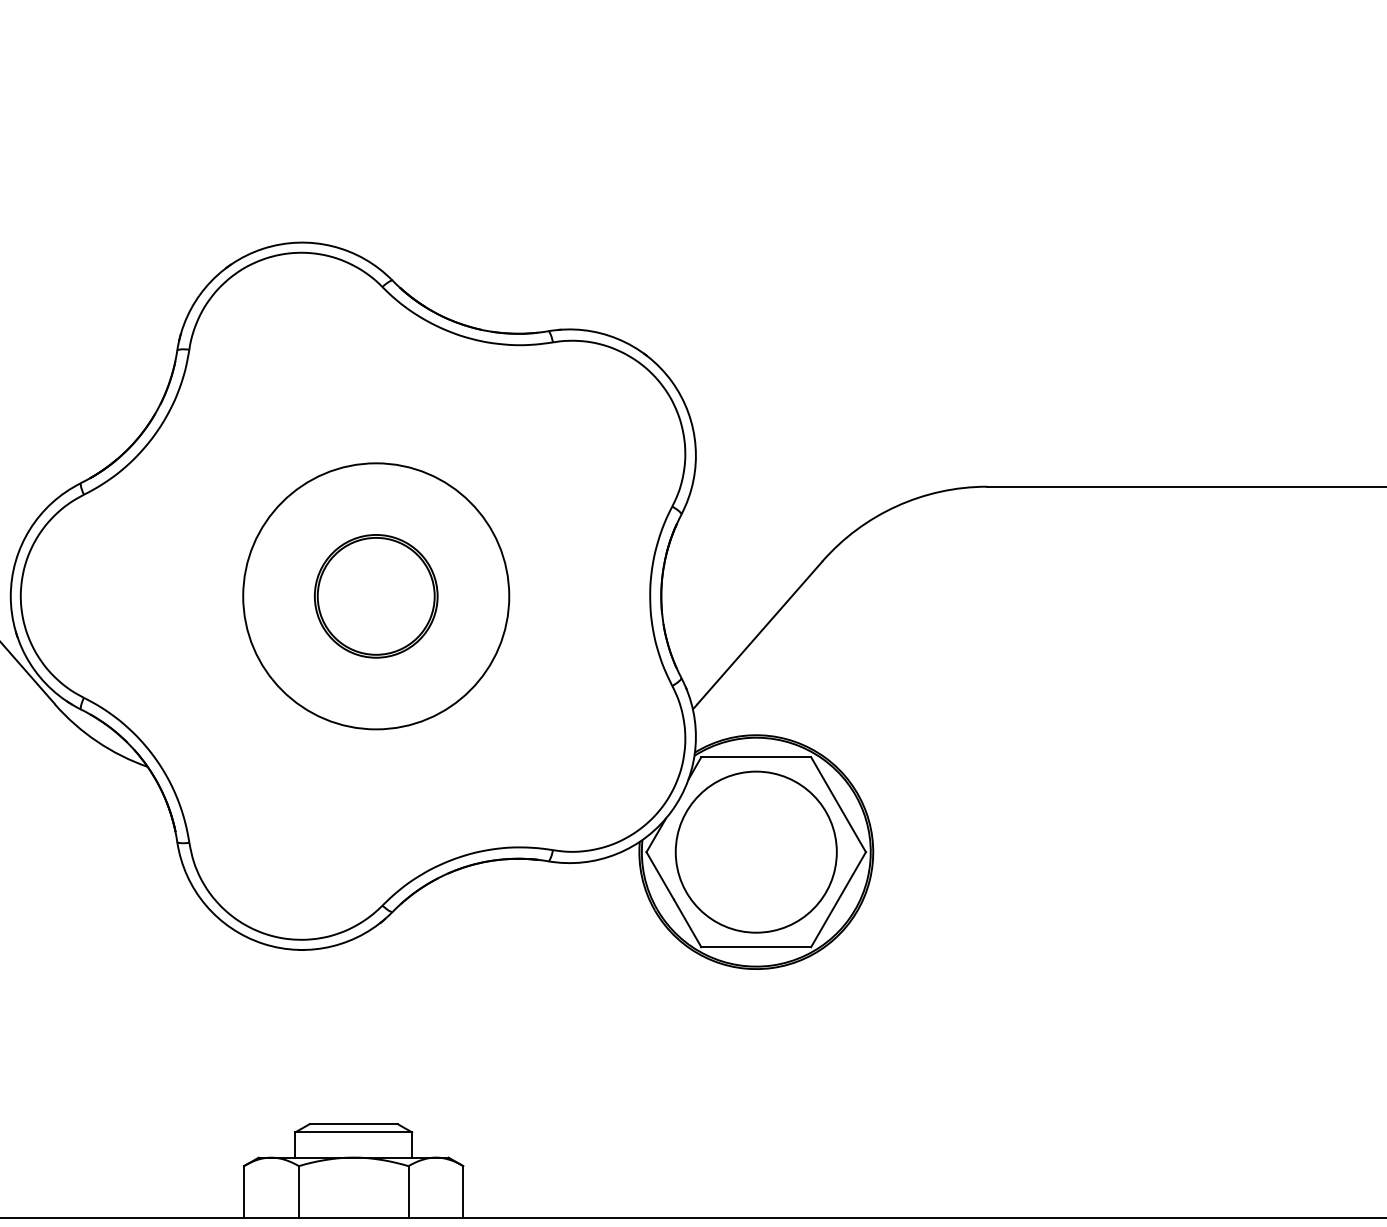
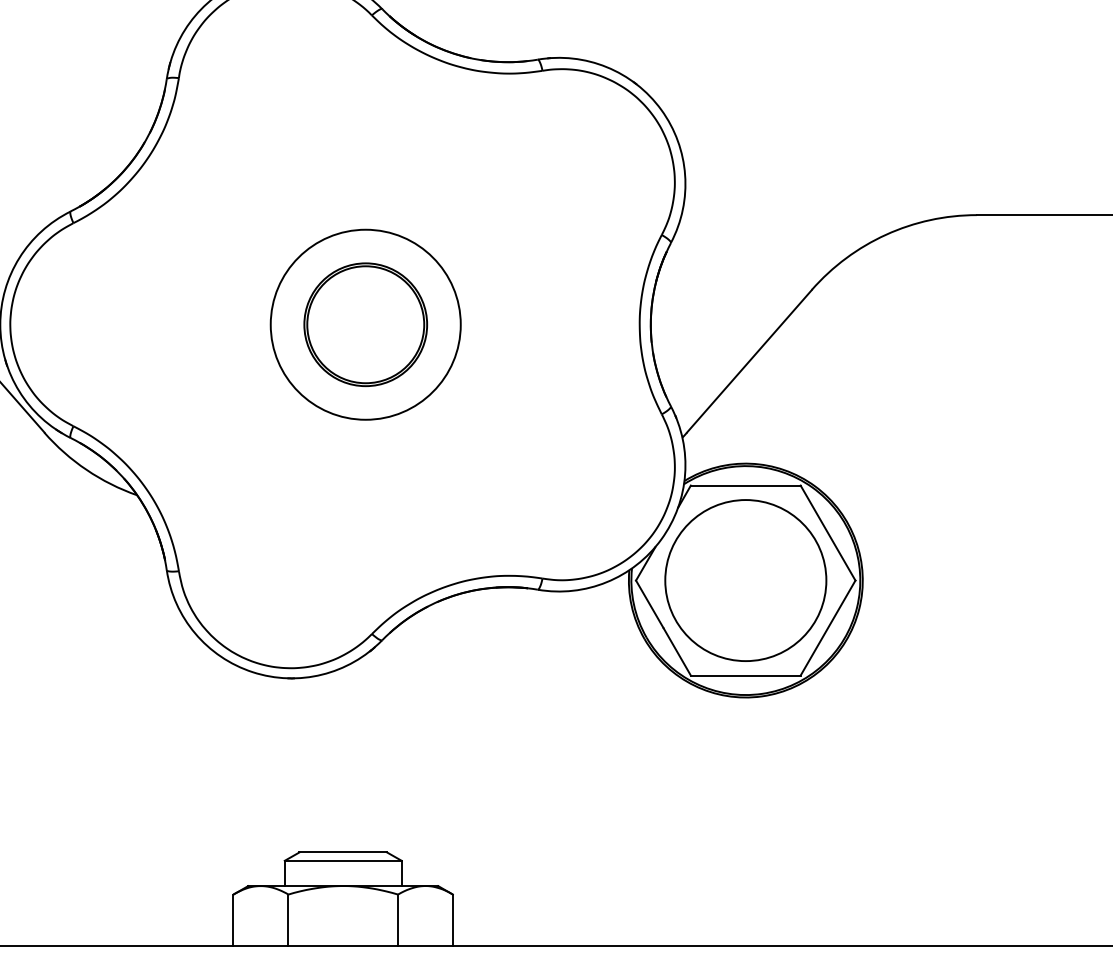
circle: (376, 596) -> (366, 324), size x0.71

